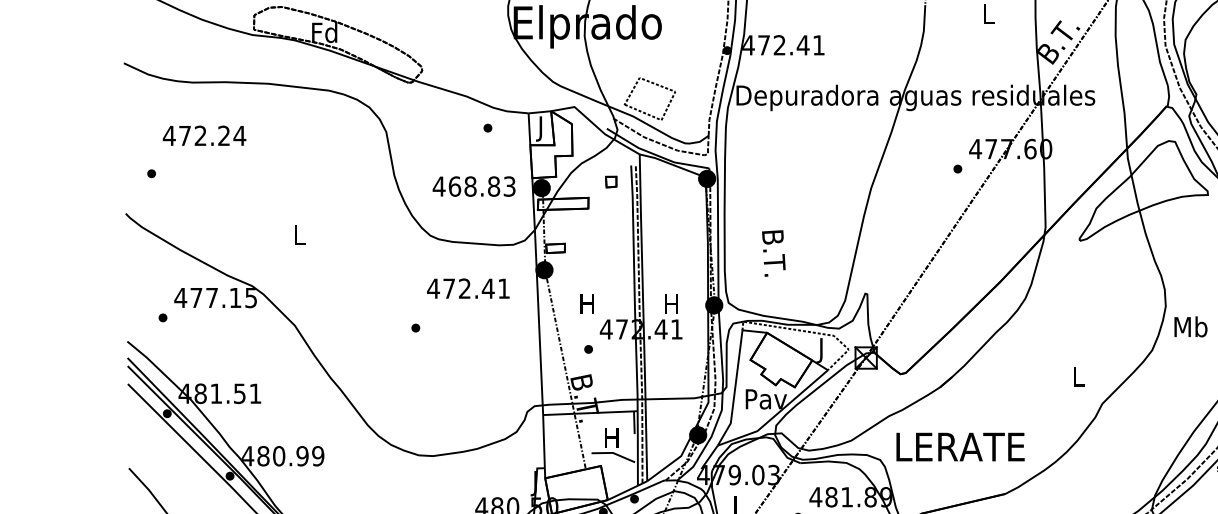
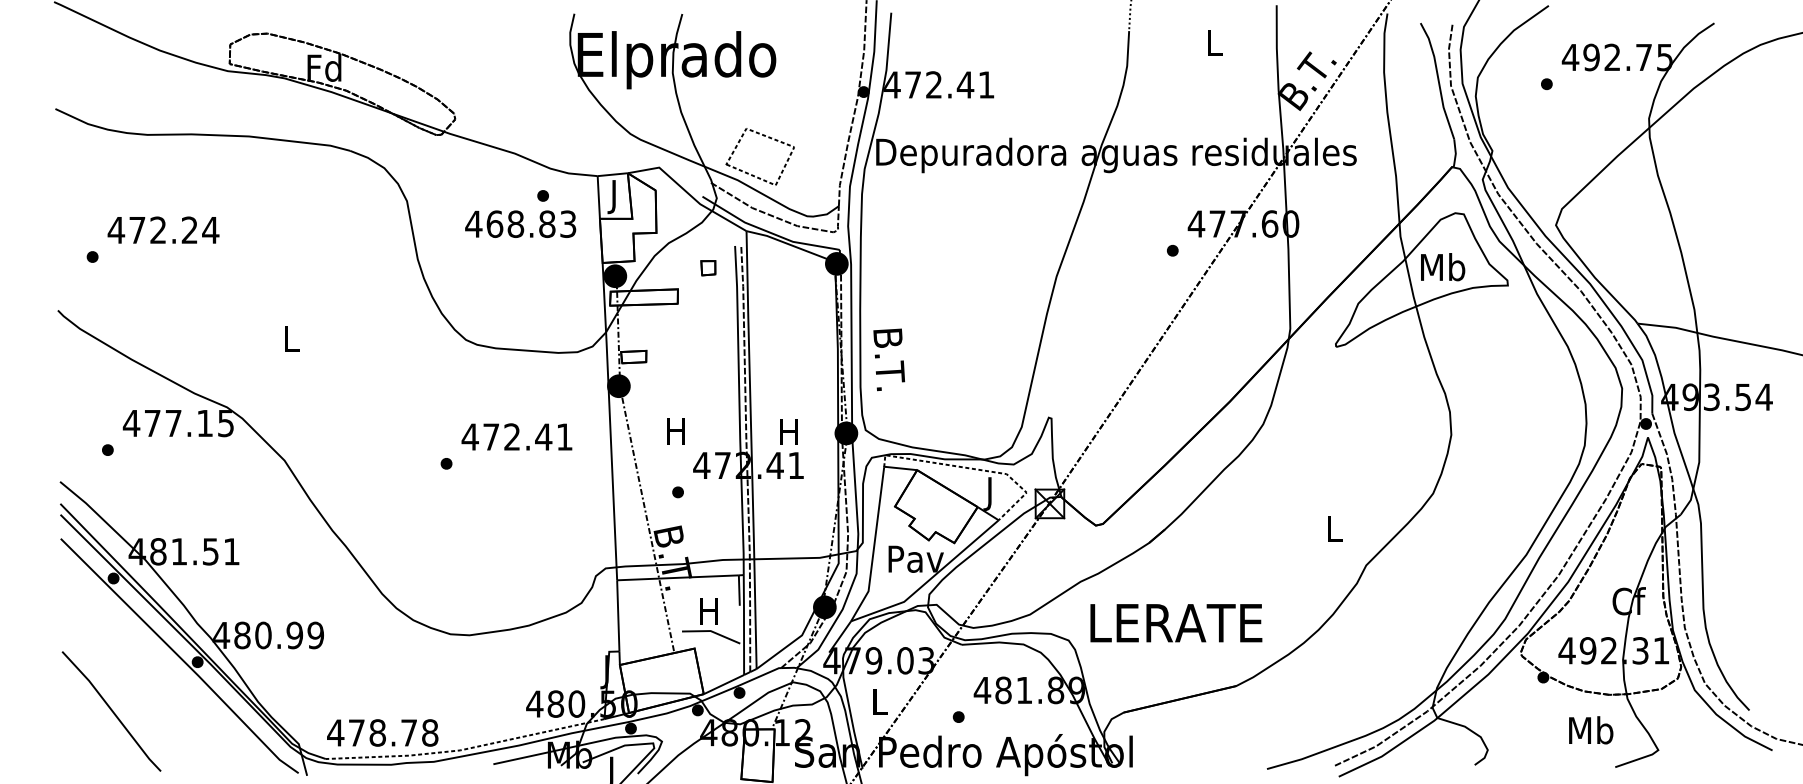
text: (204, 135) -> (163, 229), moved
text: (473, 186) -> (520, 223), moved
text: (774, 253) -> (889, 359), moved
text: (468, 288) -> (516, 436), moved
text: (1191, 327) -> (1443, 267), moved

